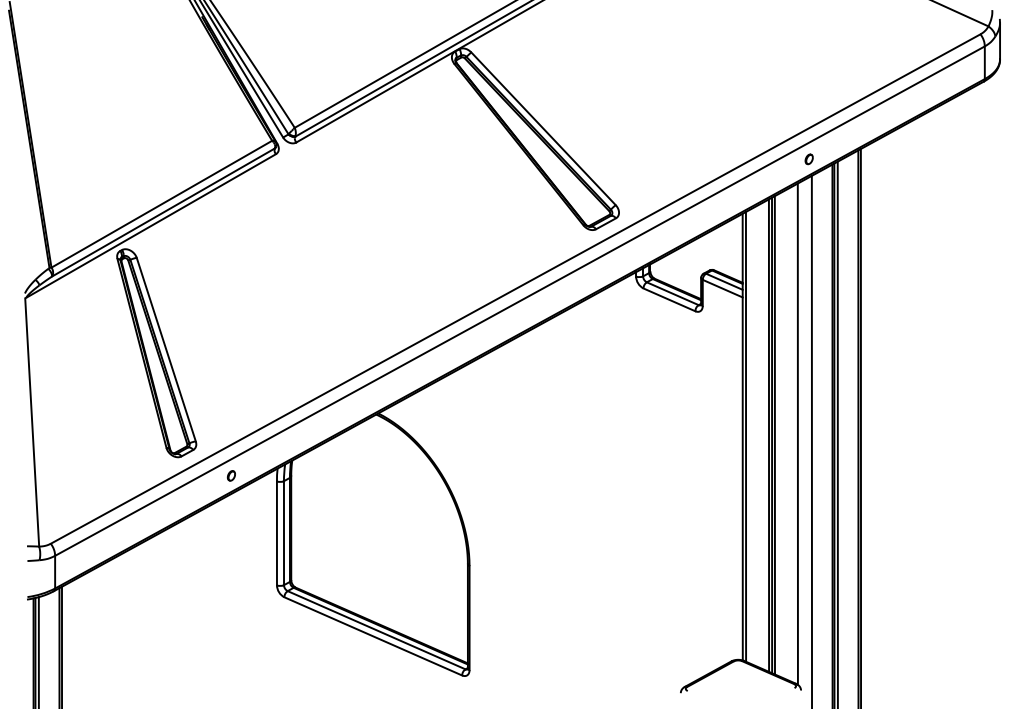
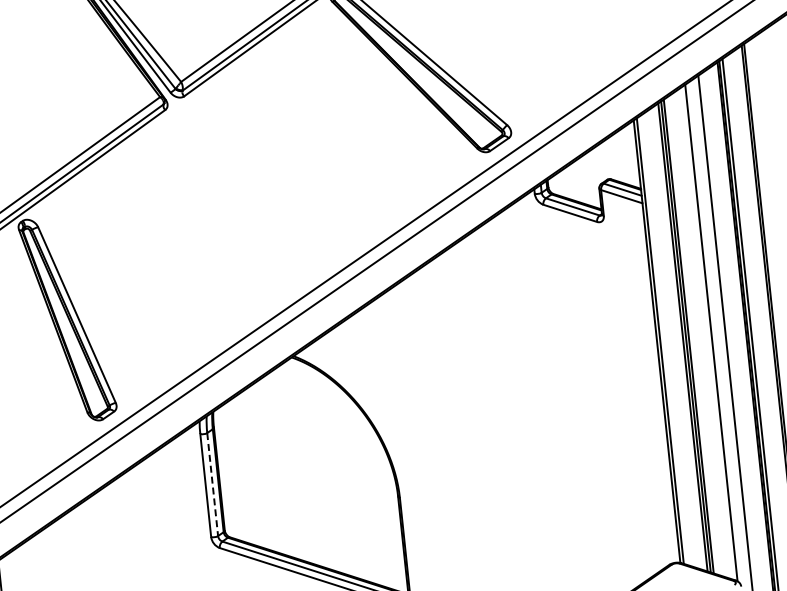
part: (808, 159) -> (693, 59), removed
part: (230, 475) -> (153, 433), removed
line: (284, 533) -> (213, 484), solid -> dashed

